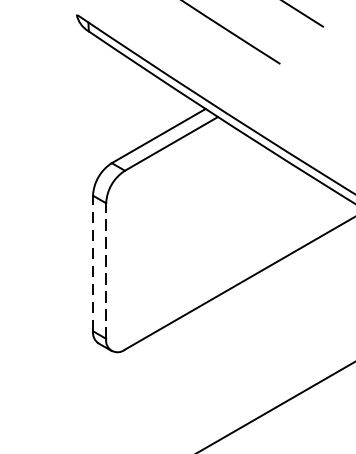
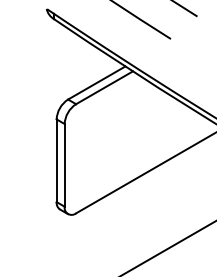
line: (92, 263) -> (56, 160), dashed -> solid
line: (105, 269) -> (64, 164), dashed -> solid

